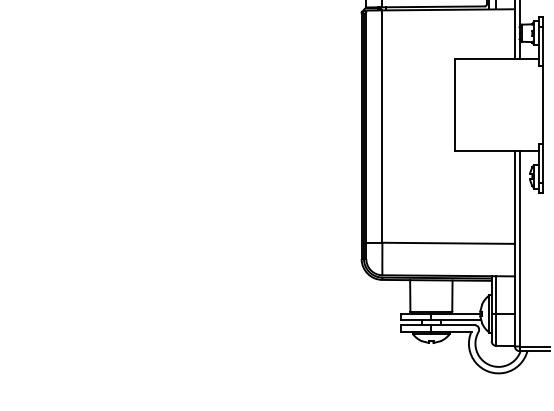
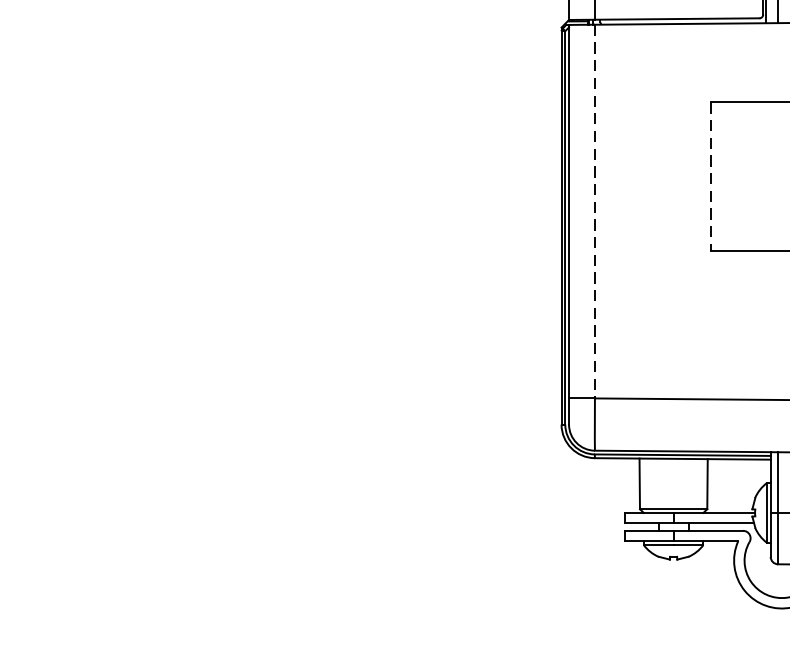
line: (454, 105) -> (710, 177), solid -> dashed
line: (382, 127) -> (595, 213), solid -> dashed

